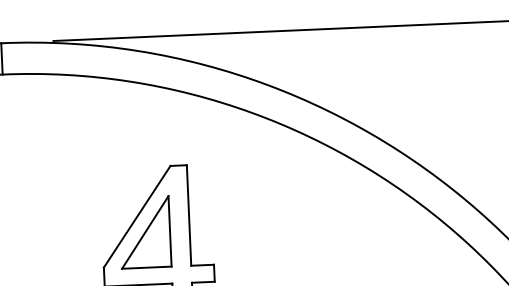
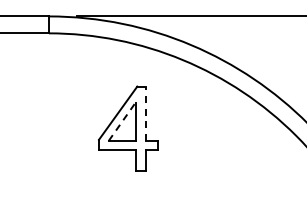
line: (189, 215) -> (146, 113), solid -> dashed
line: (145, 231) -> (122, 121), solid -> dashed

